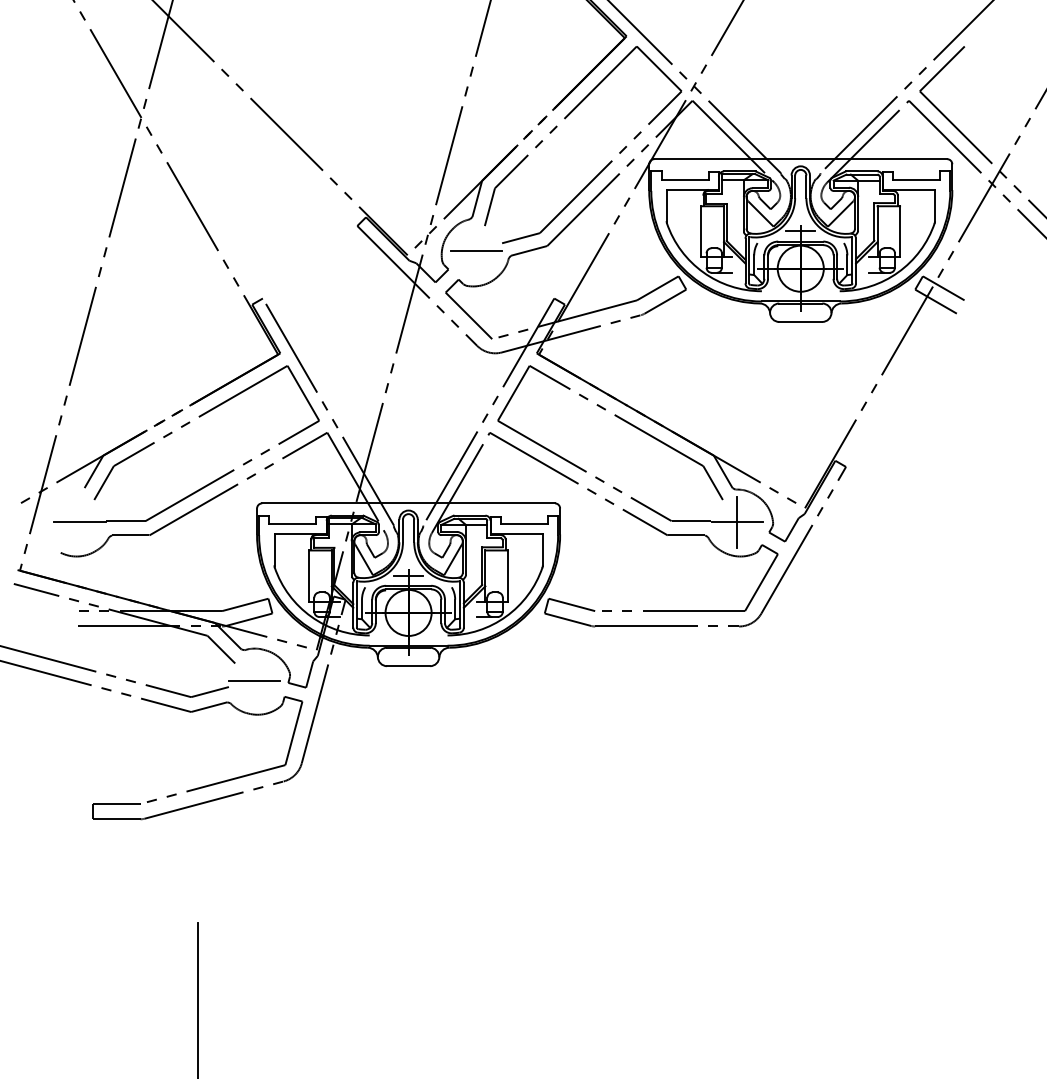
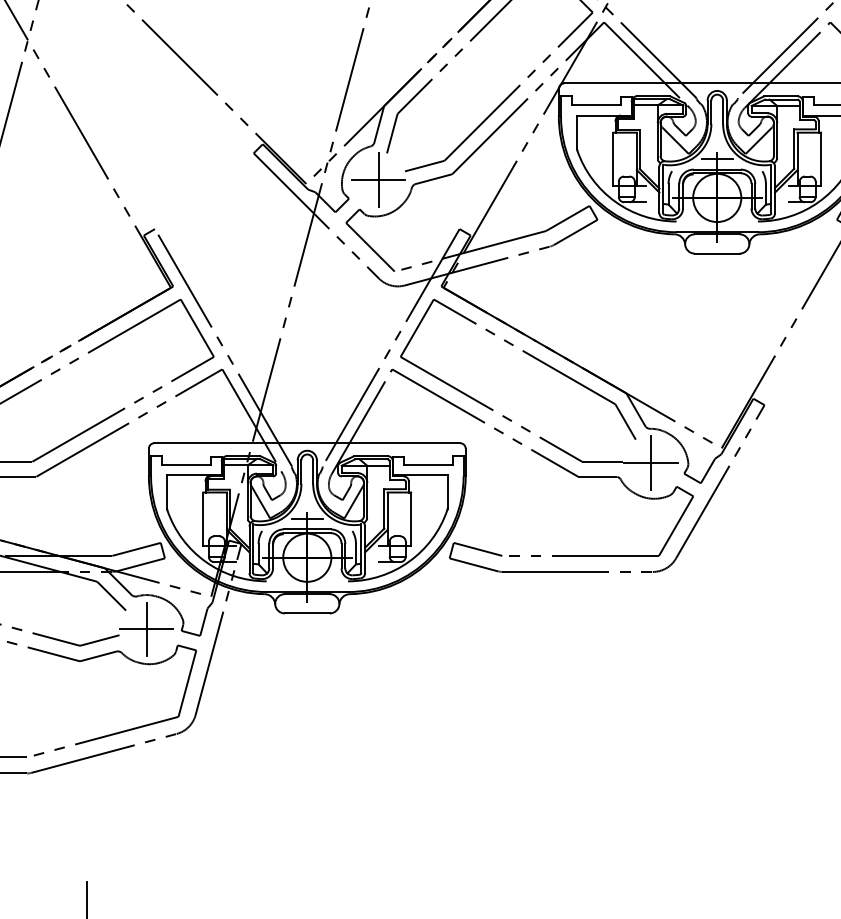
line: (476, 250) -> (378, 178), added
line: (254, 680) -> (146, 628), added

